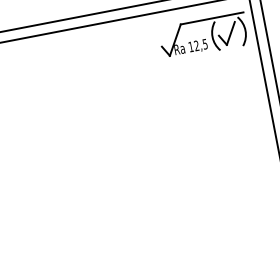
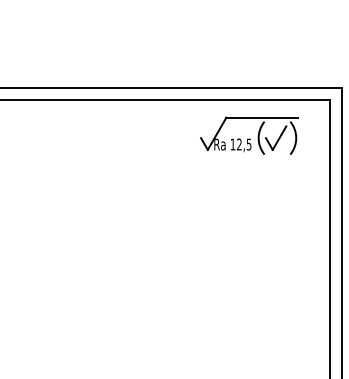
part: (204, 36) -> (249, 135), moved

